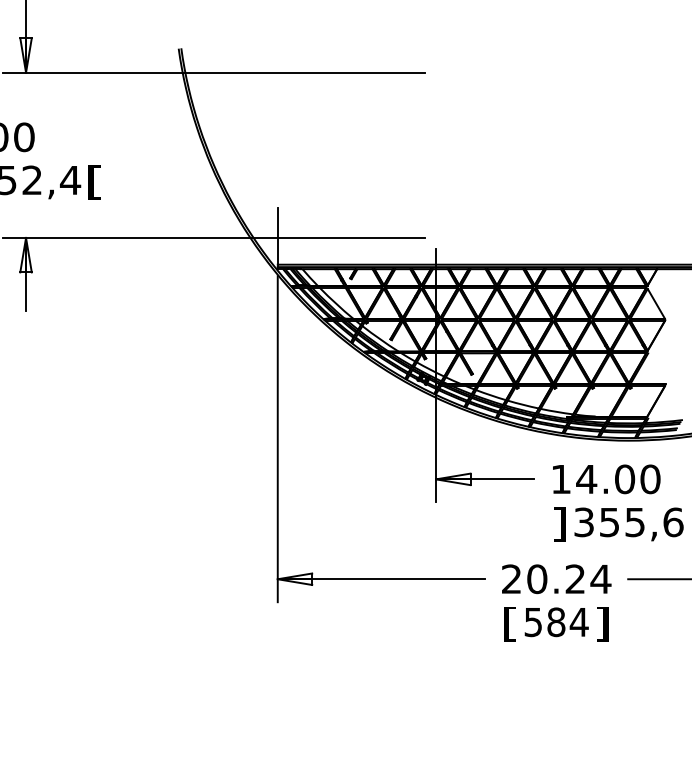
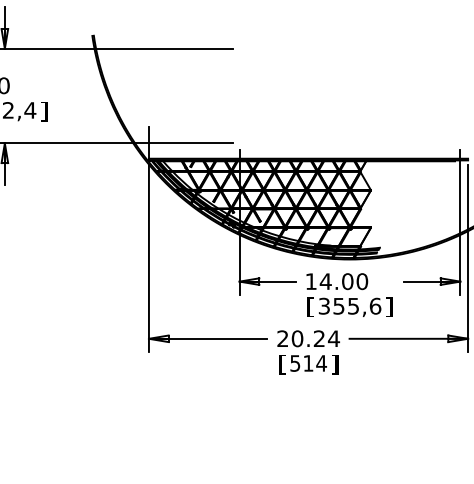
text: (95, 182) -> (44, 111), [ -> ]
text: (559, 524) -> (310, 307), ] -> [
text: (556, 622) -> (308, 363), 584 -> 514

